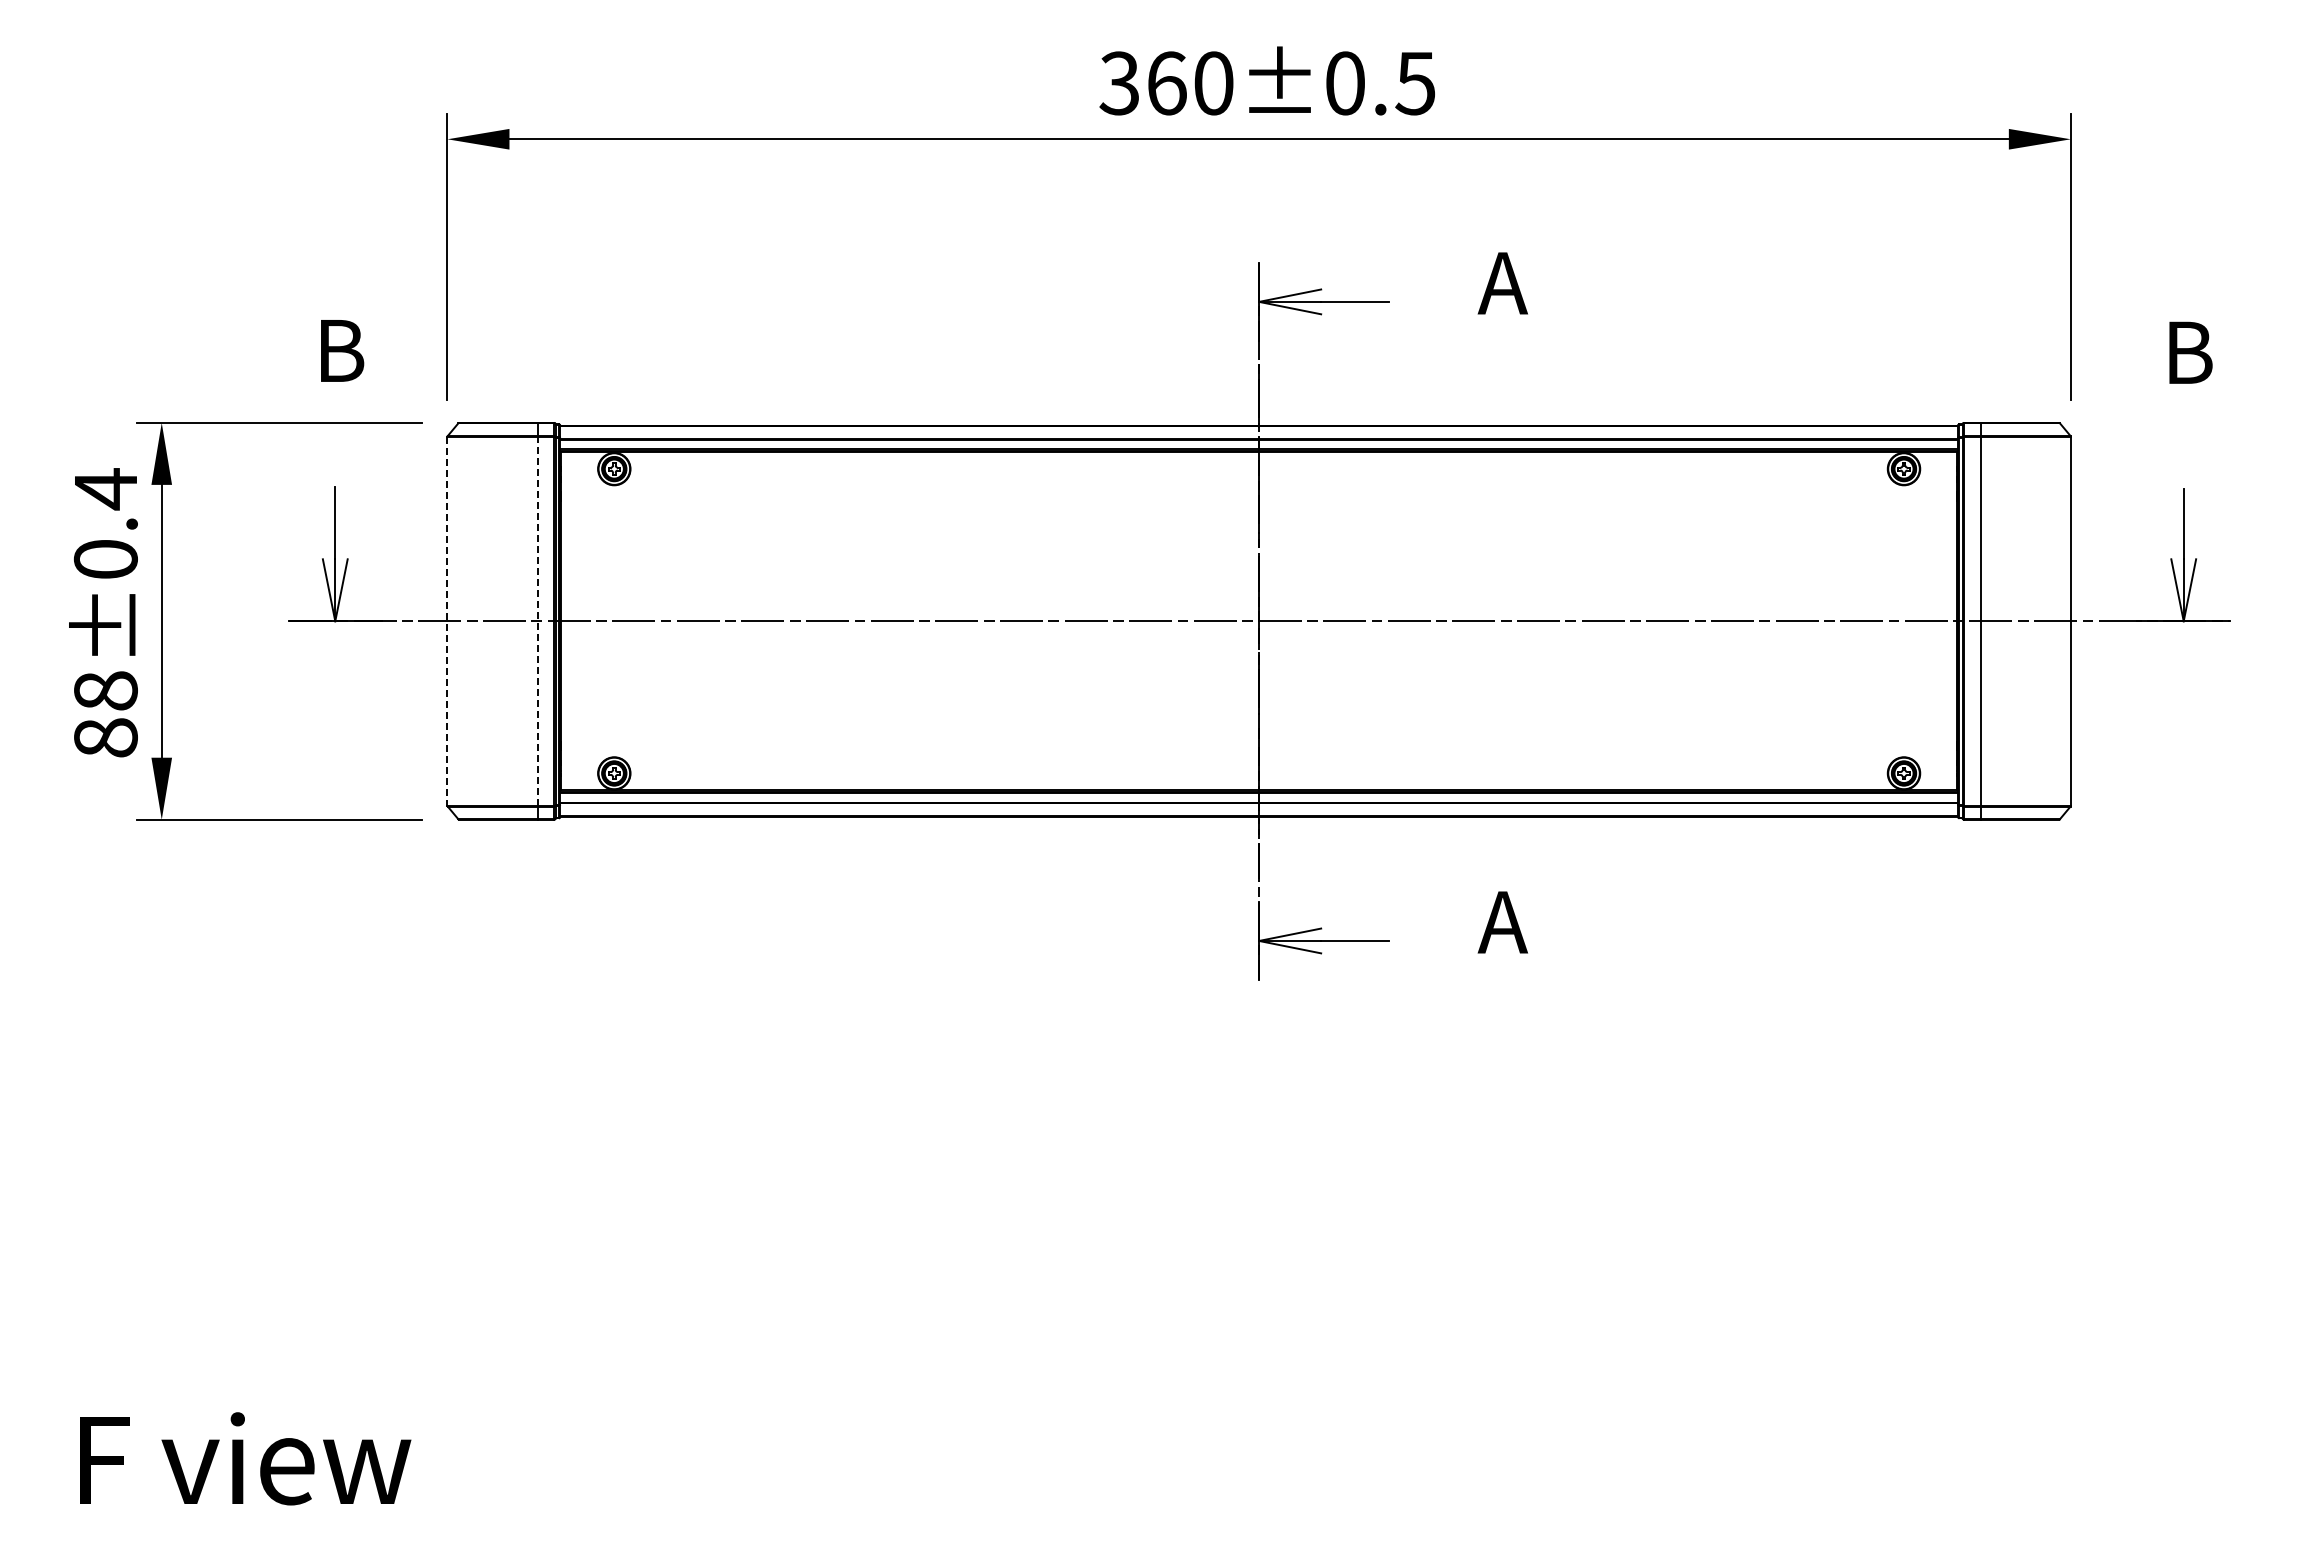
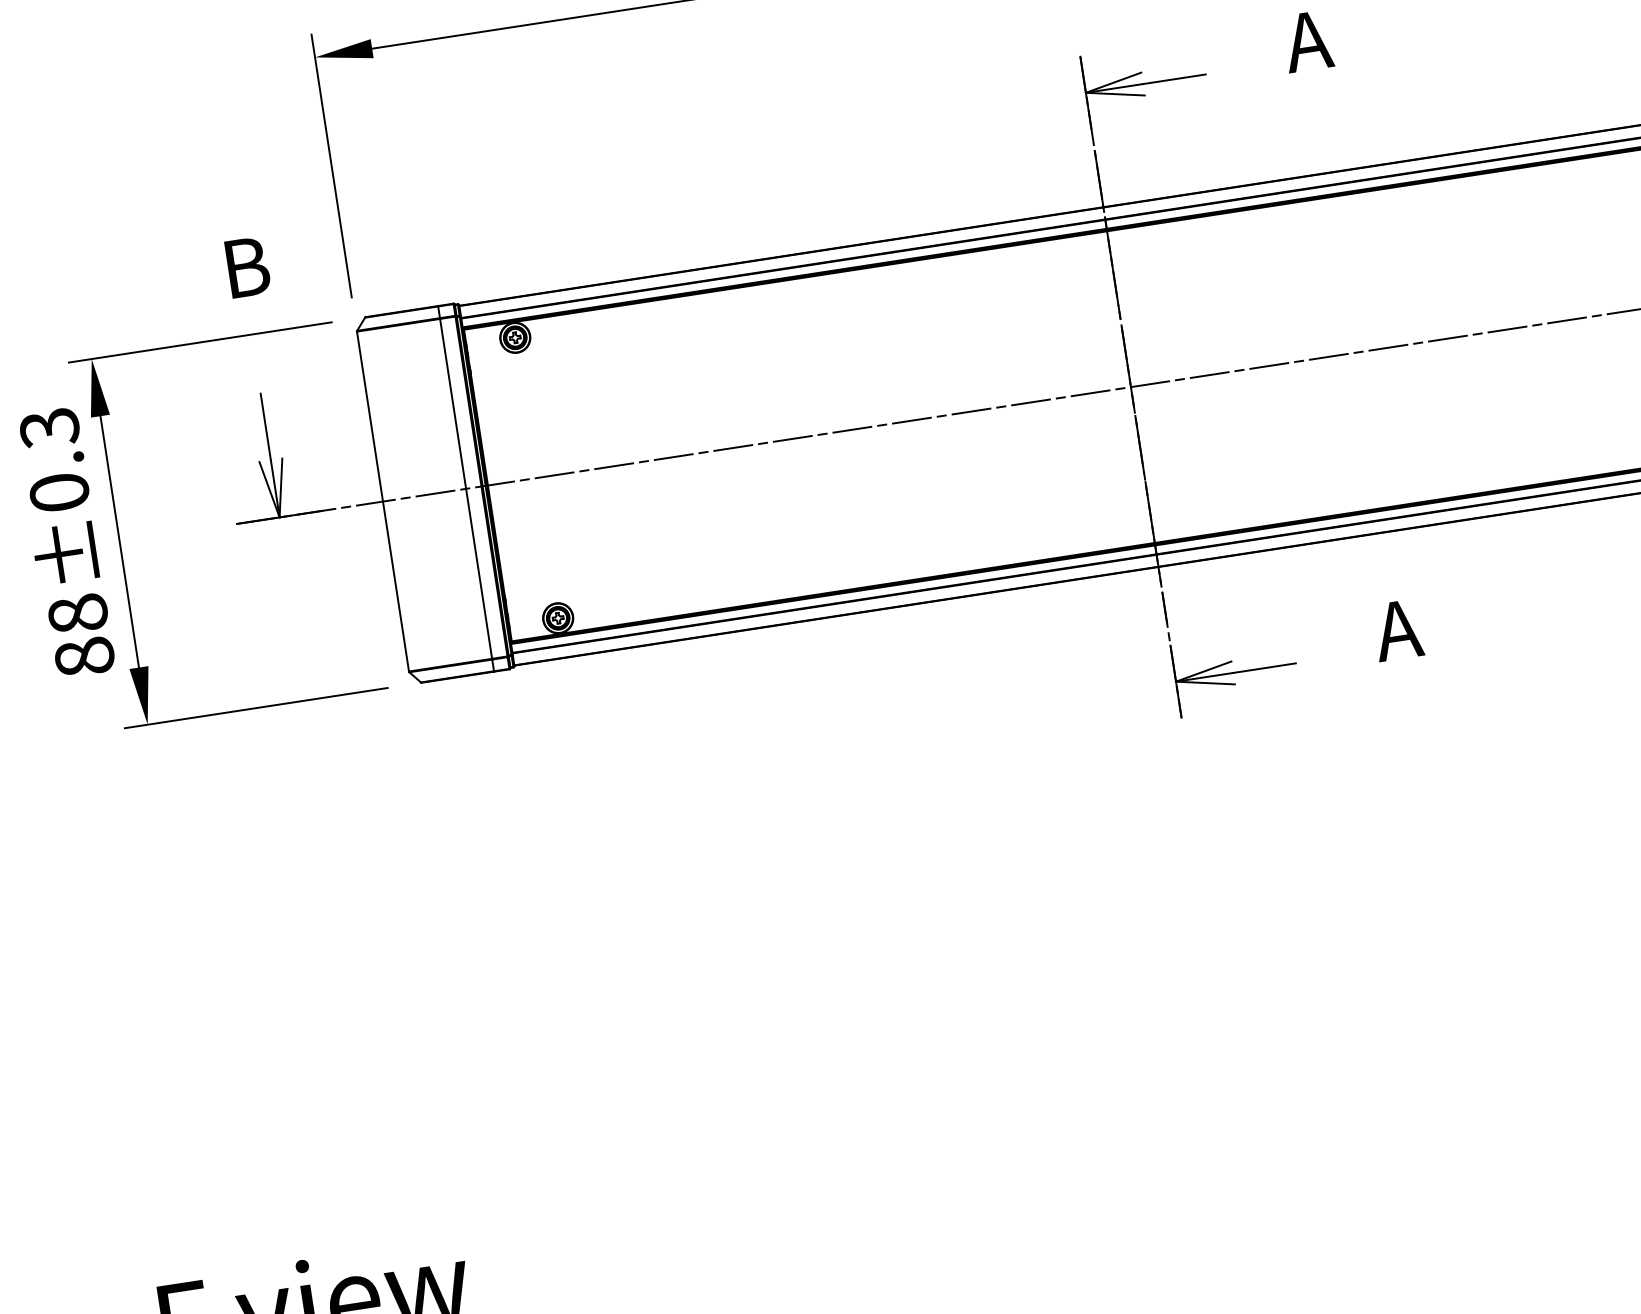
text: (105, 489) -> (49, 428), 88±0.4 -> 88±0.3
line: (537, 620) -> (465, 488), dashed -> solid
line: (447, 621) -> (383, 501), dashed -> solid

